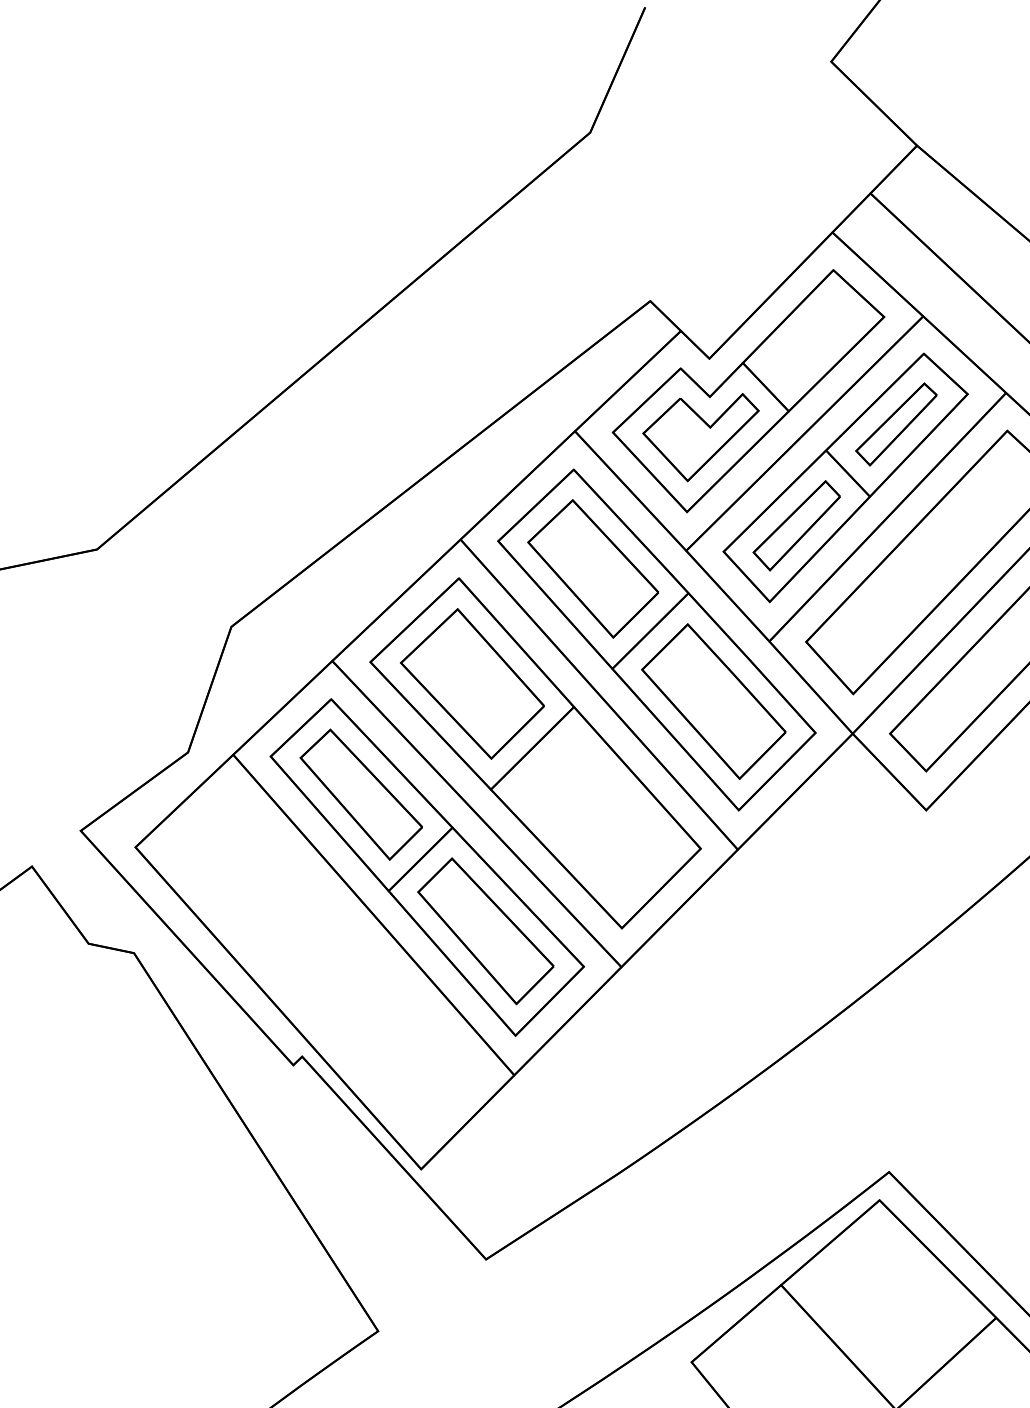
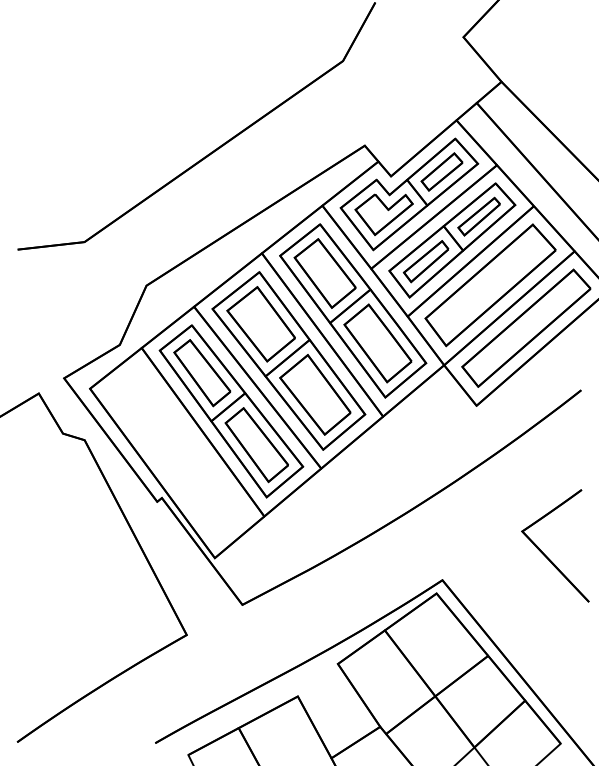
part: (811, 339) -> (441, 171), added
part: (595, 817) -> (315, 394), added

